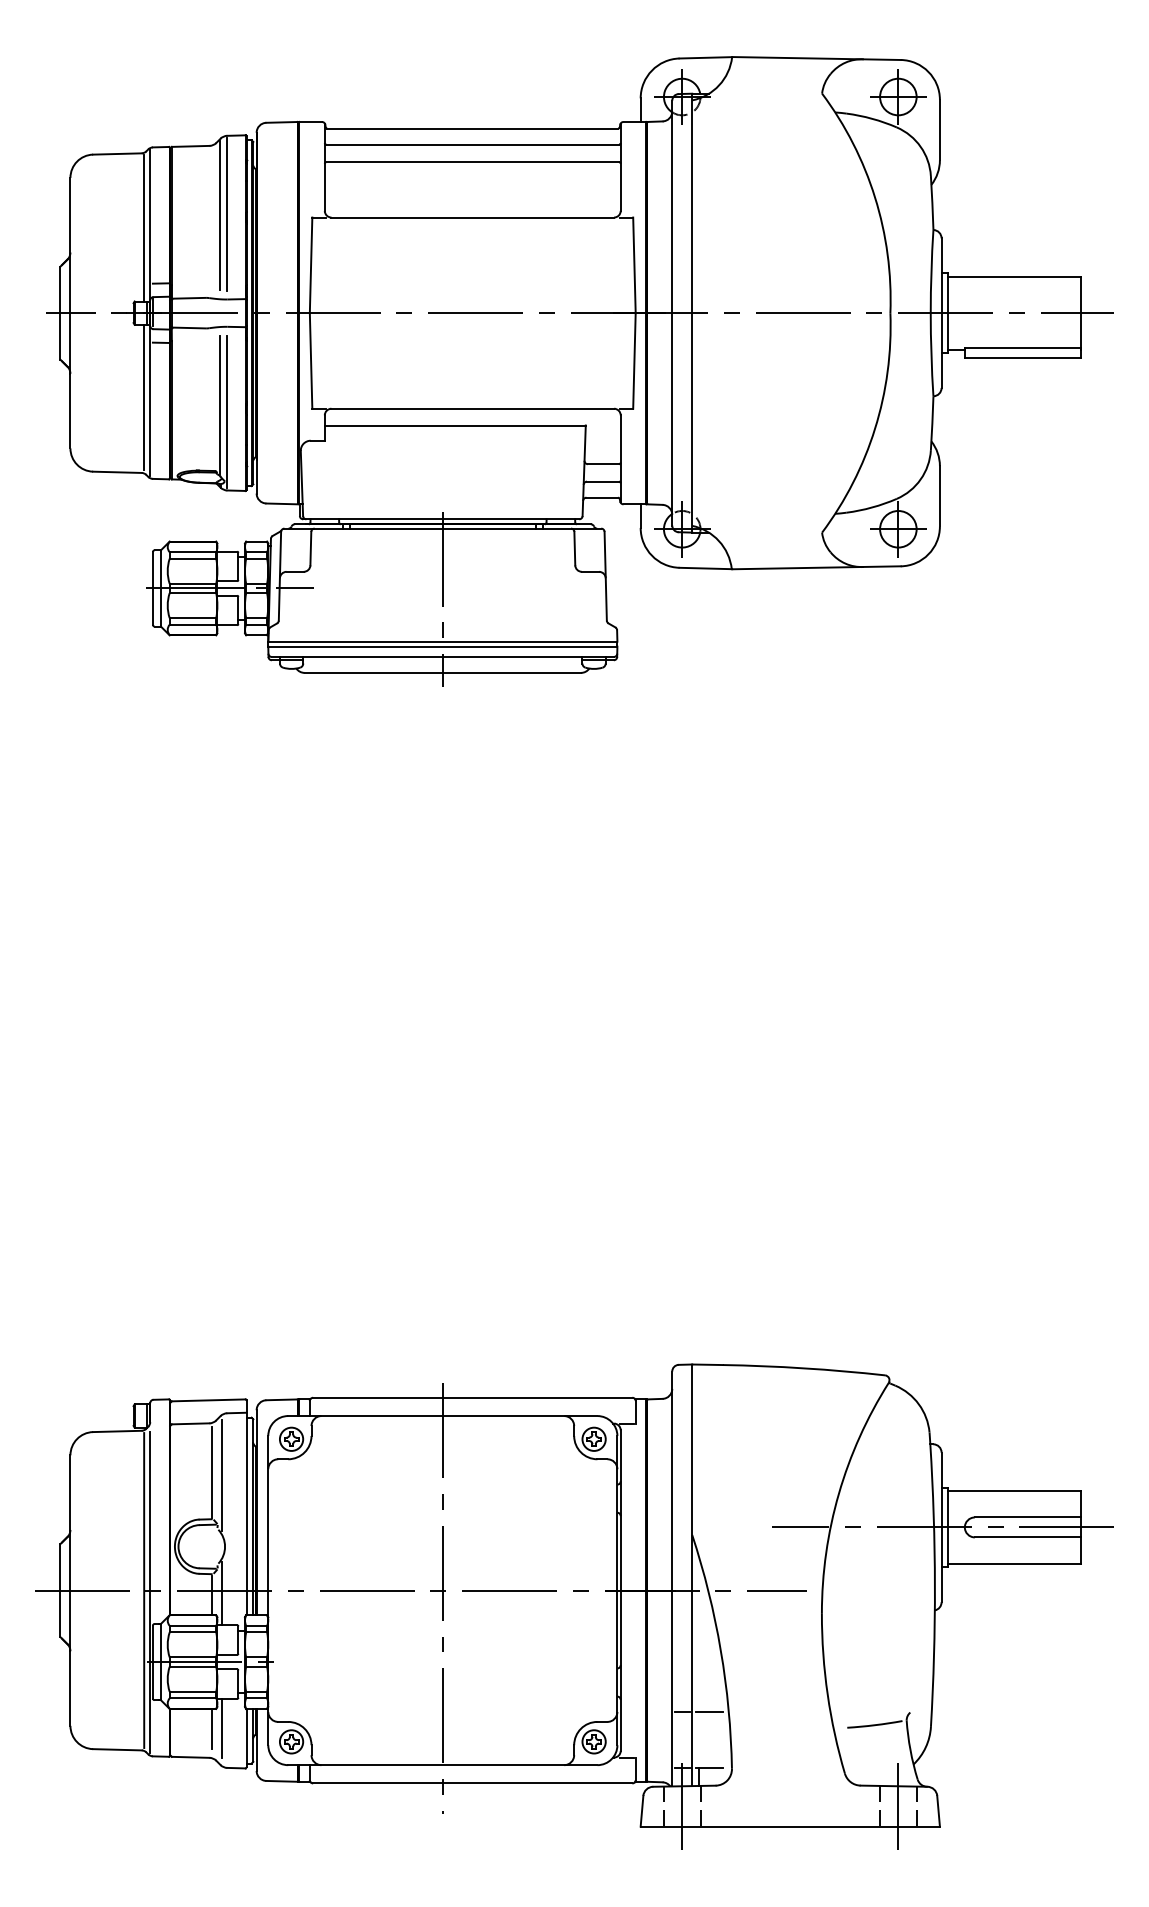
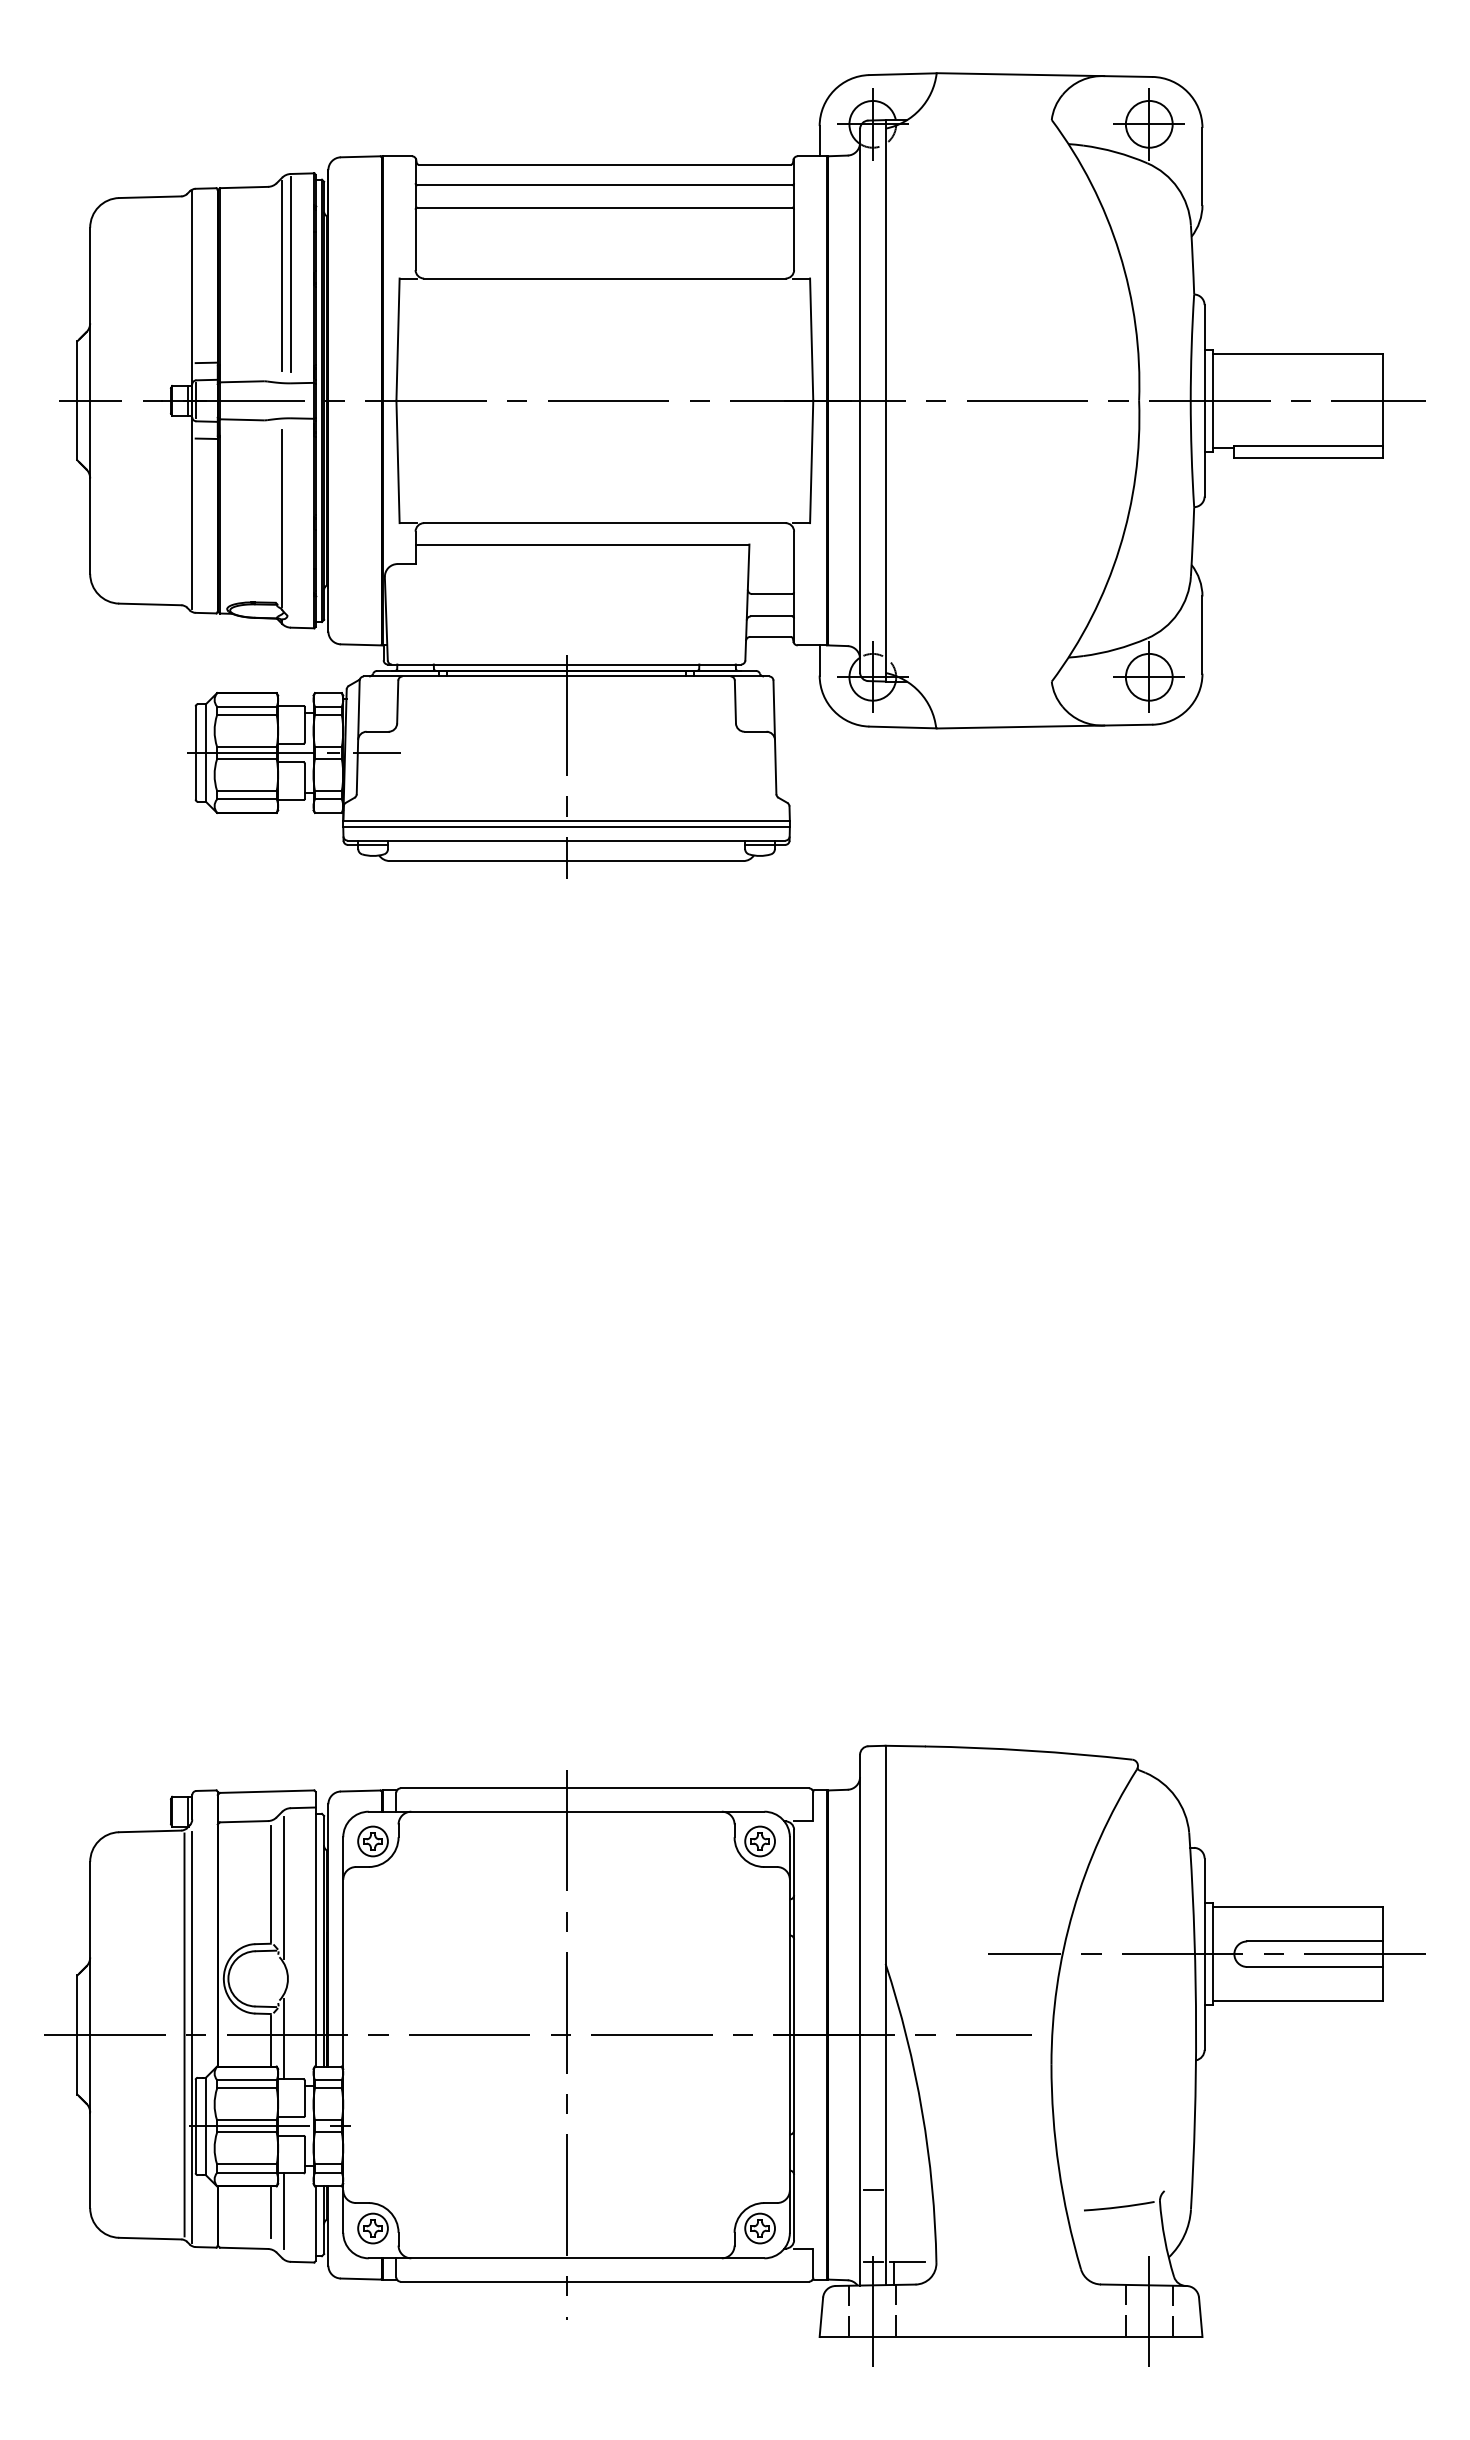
line: (144, 227) -> (184, 291), removed
line: (144, 397) -> (184, 508), removed
line: (227, 411) -> (290, 526), removed
line: (709, 1712) -> (907, 2190), removed

